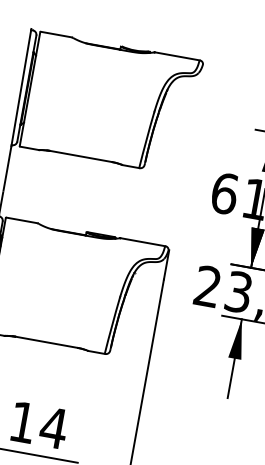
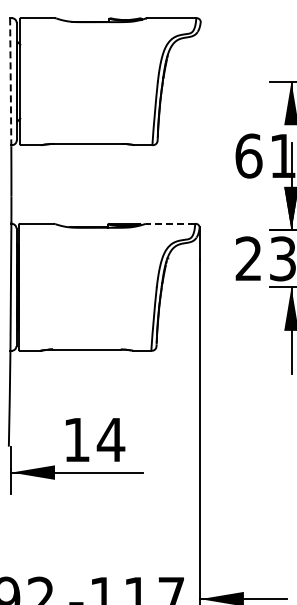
line: (21, 87) -> (10, 81), solid -> dashed
line: (142, 241) -> (170, 223), solid -> dashed

